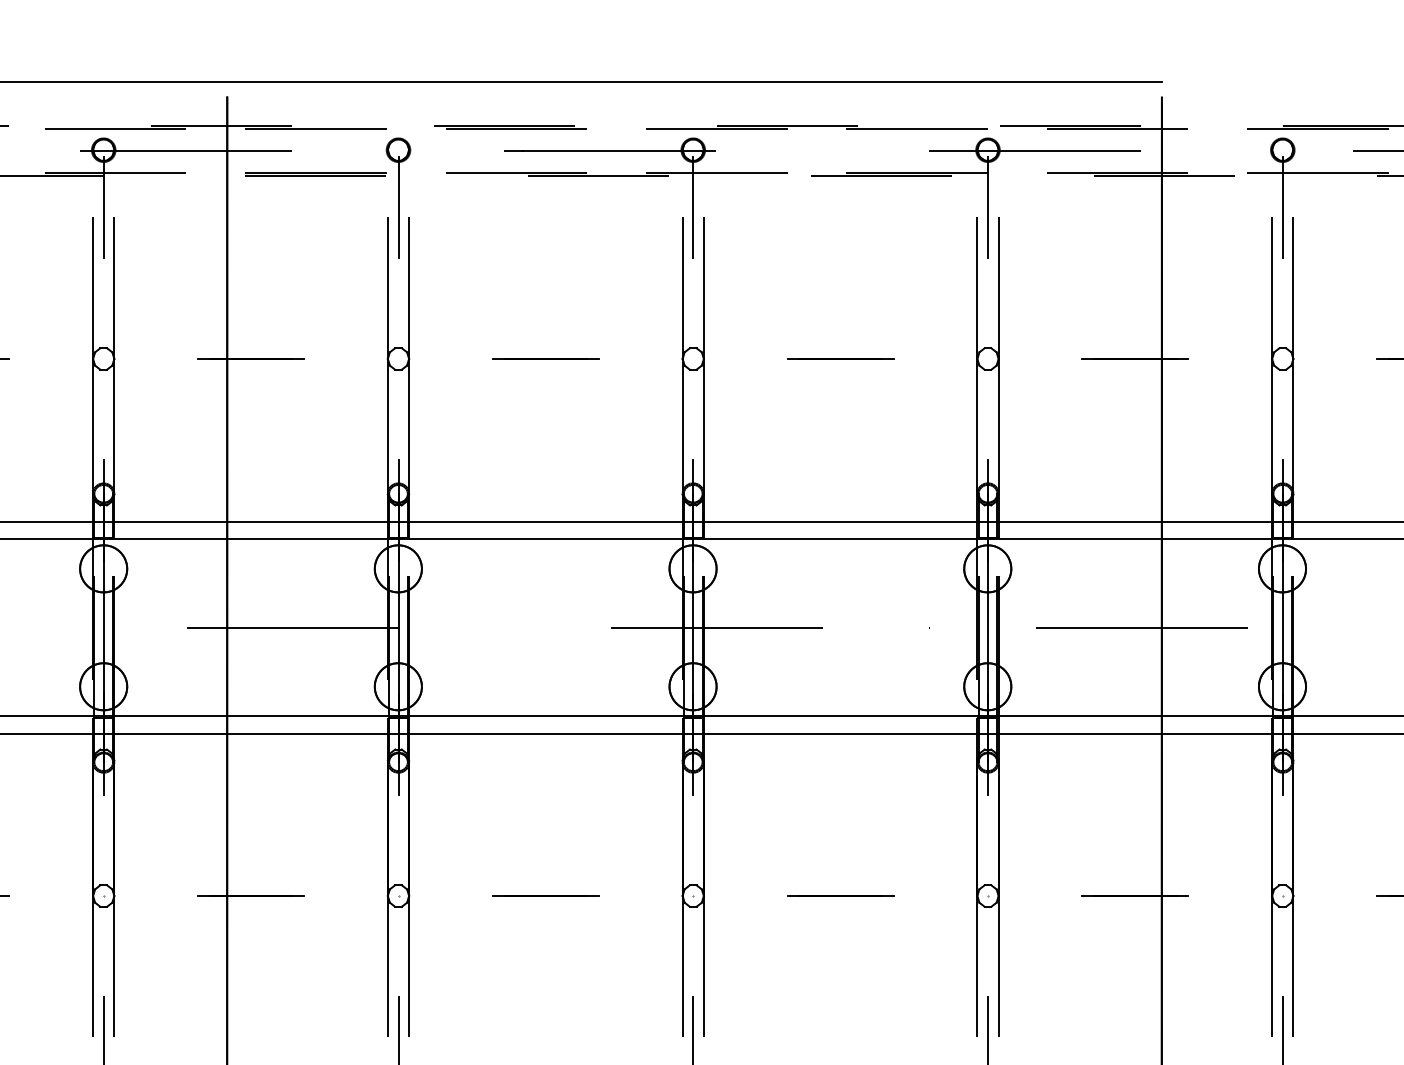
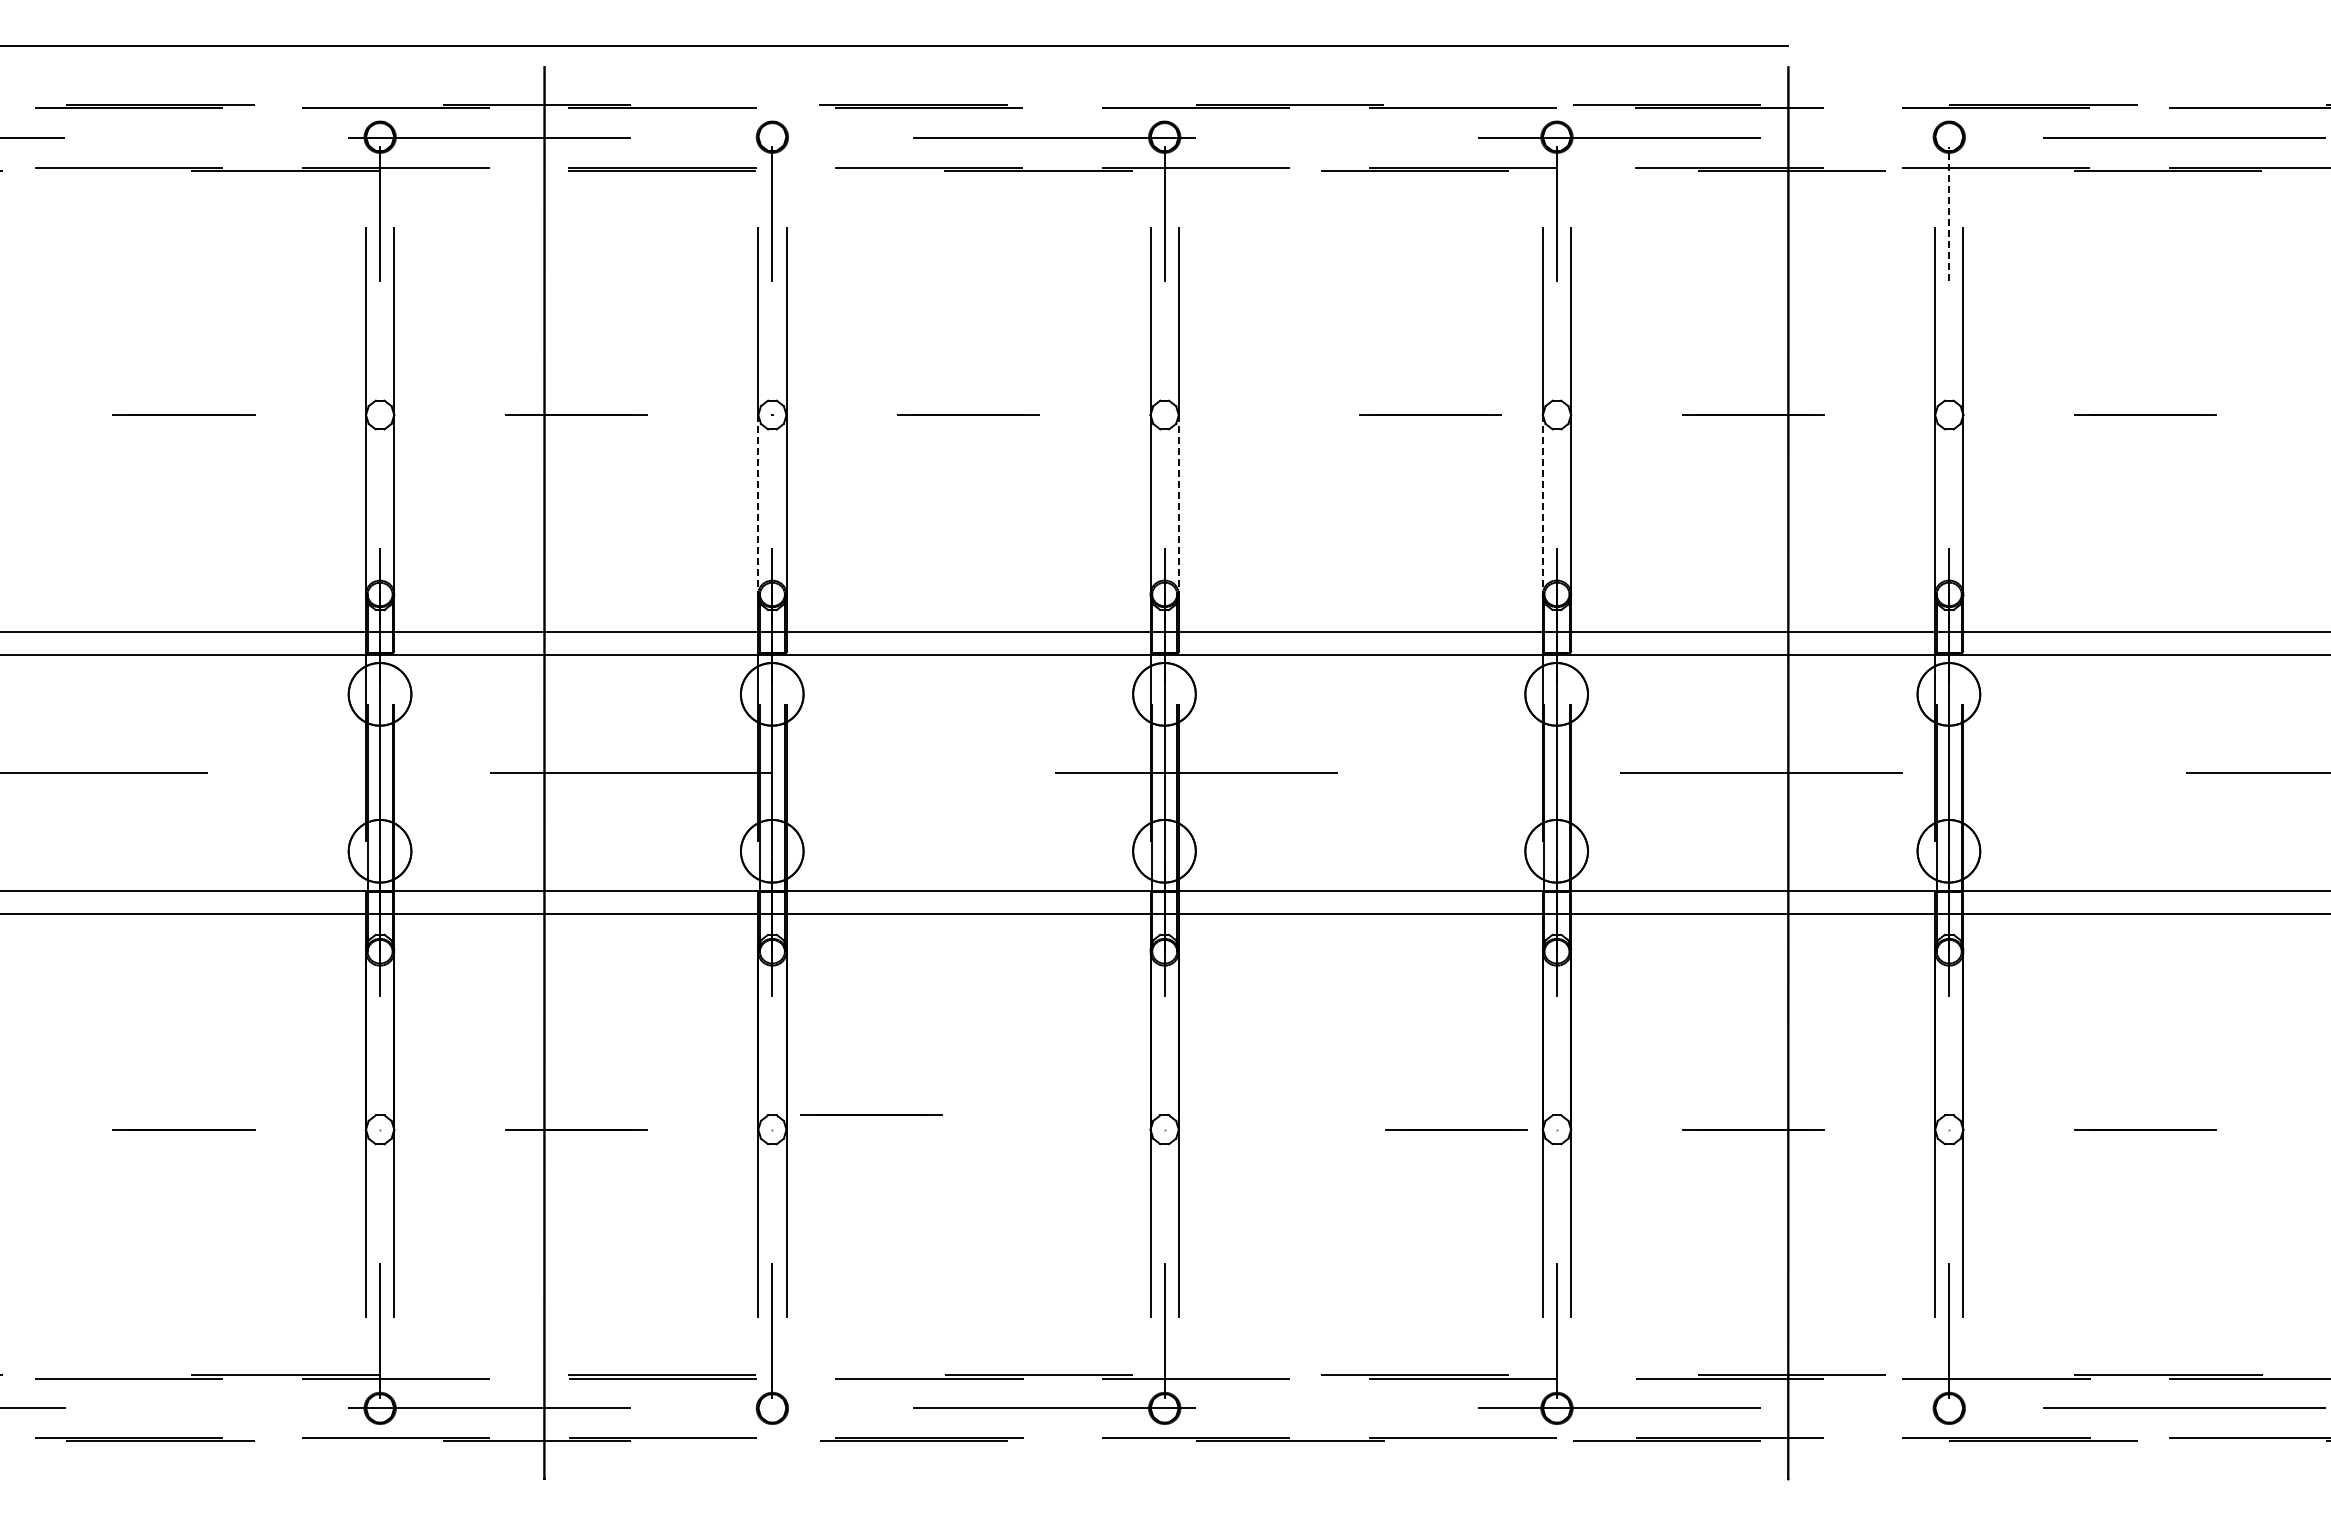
line: (1282, 207) -> (1949, 213), solid -> dashed
line: (840, 358) -> (1430, 414), moved
line: (388, 426) -> (758, 505), solid -> dashed
line: (703, 426) -> (1178, 505), solid -> dashed
line: (977, 426) -> (1542, 505), solid -> dashed
line: (545, 895) -> (871, 1114), moved
line: (840, 895) -> (1456, 1129), moved

